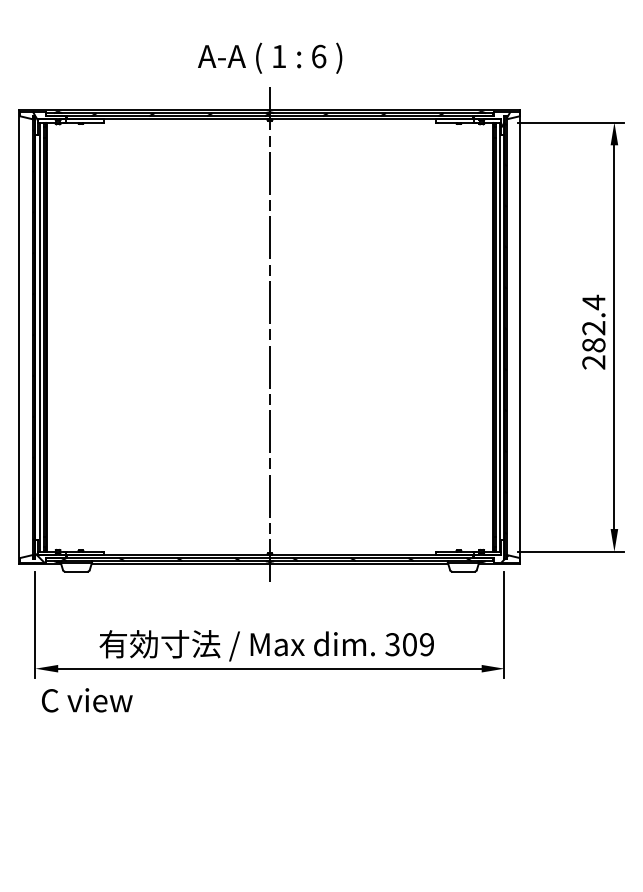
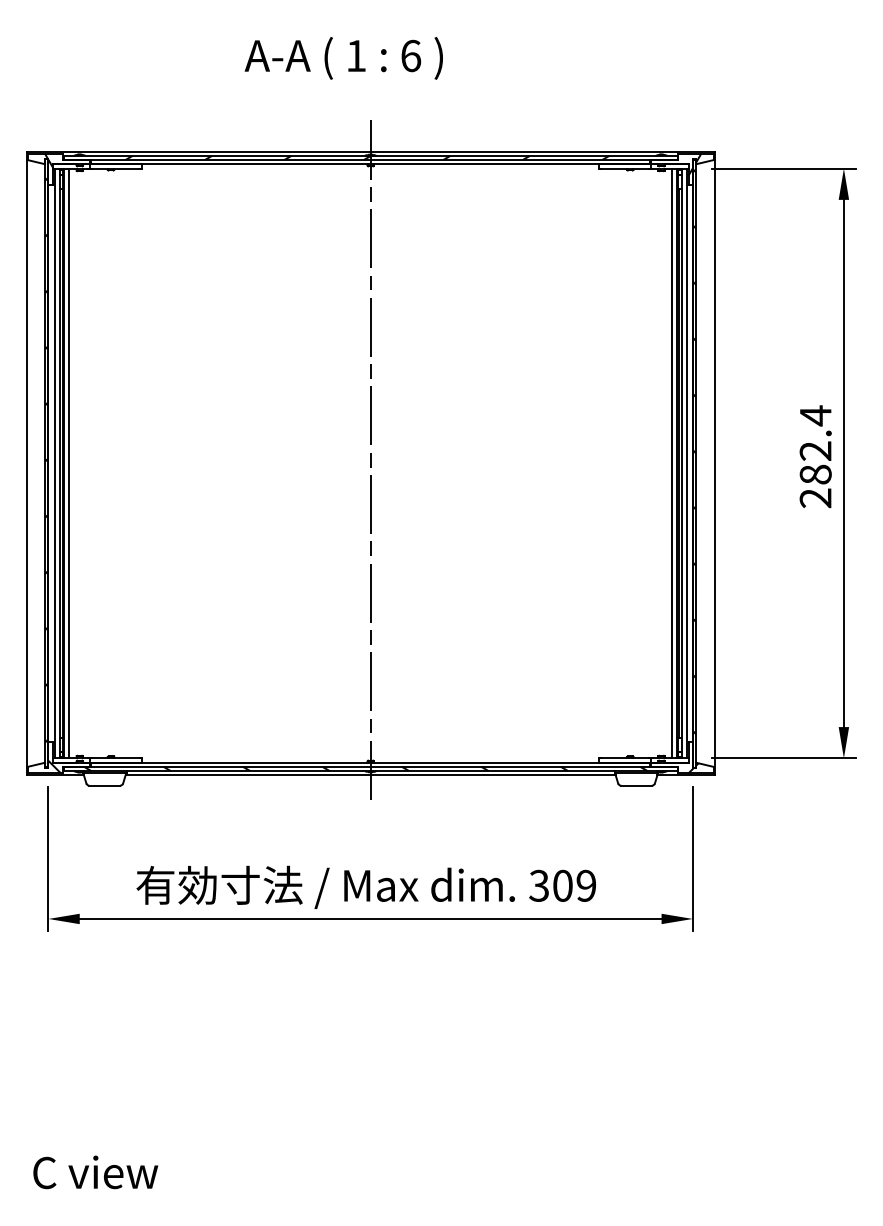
text: (269, 58) -> (343, 58), moved
line: (50, 337) -> (69, 463), added
line: (489, 337) -> (672, 463), added
text: (87, 700) -> (95, 1172), moved

